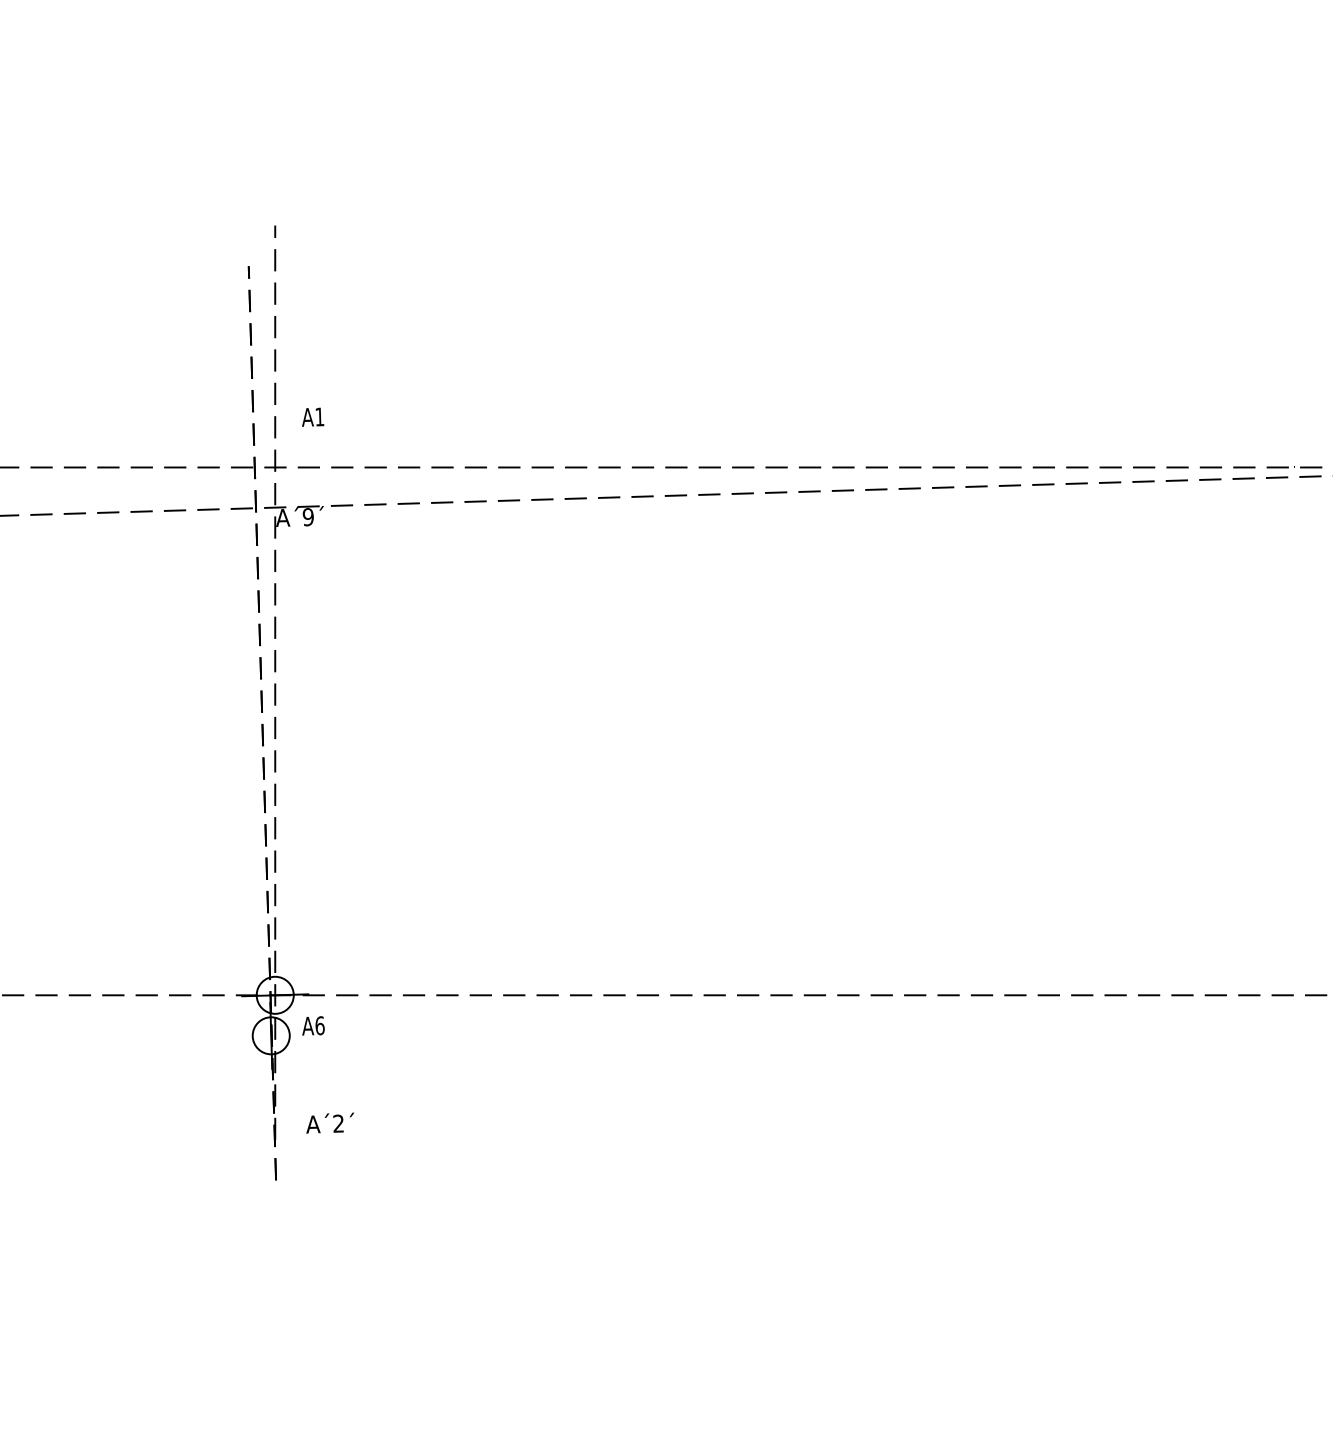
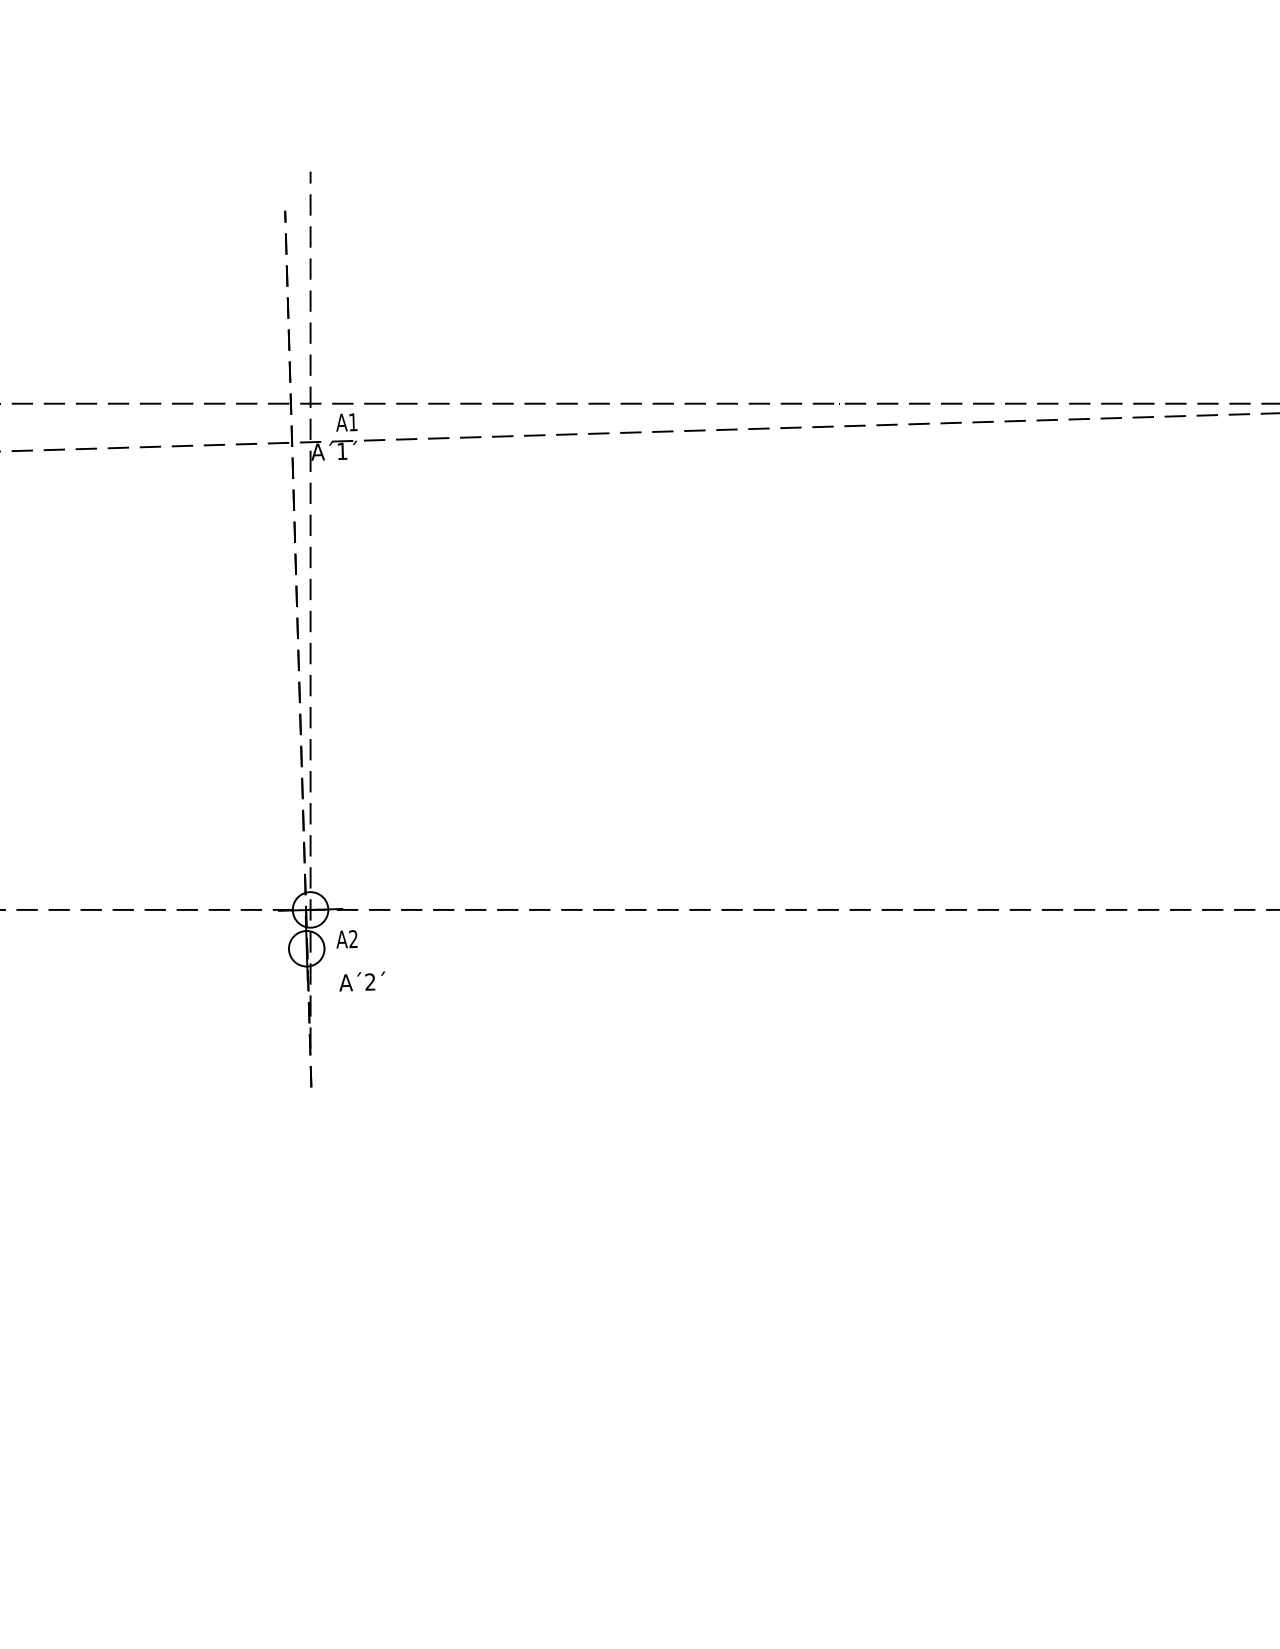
text: (312, 417) -> (346, 422), moved
text: (308, 517) -> (342, 451), A´9´ -> A´1´
text: (320, 1026) -> (353, 939), A6 -> A2
text: (330, 1123) -> (362, 981), moved

